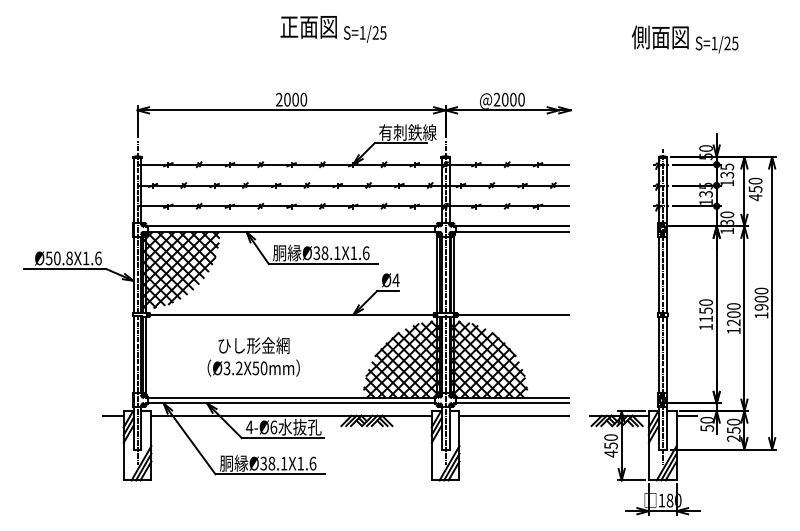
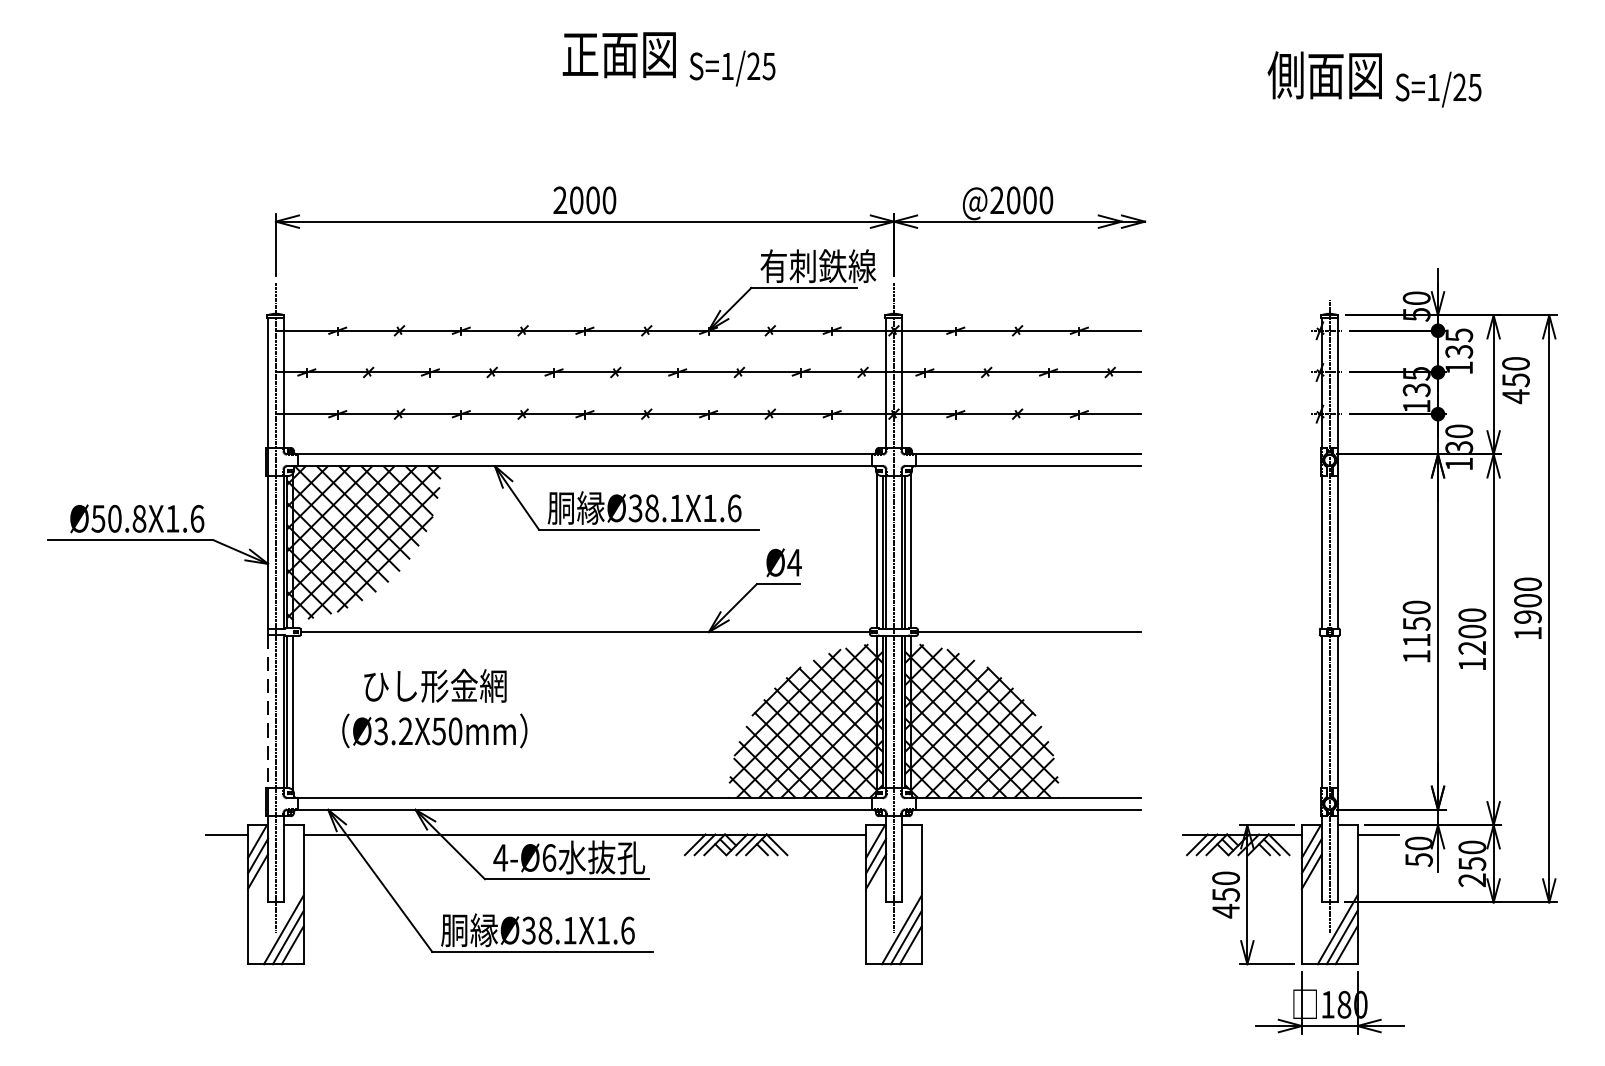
line: (133, 355) -> (267, 713), solid -> dashed
text: (253, 356) -> (434, 707), moved
line: (513, 415) -> (1030, 833), removed

